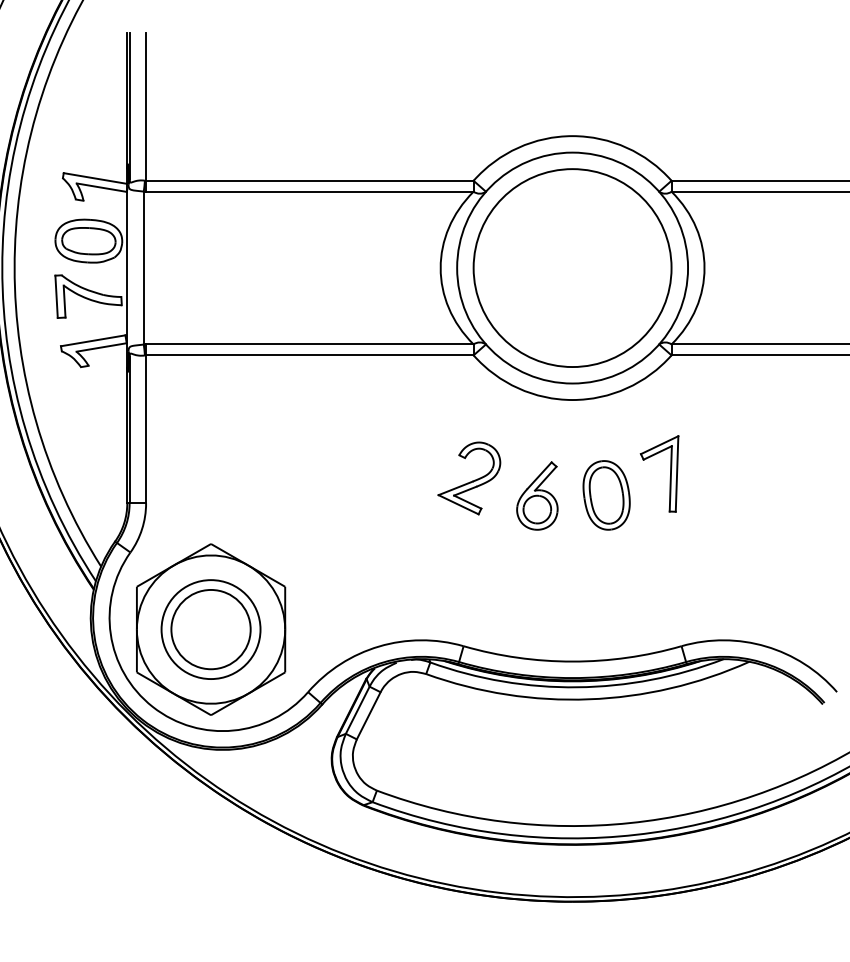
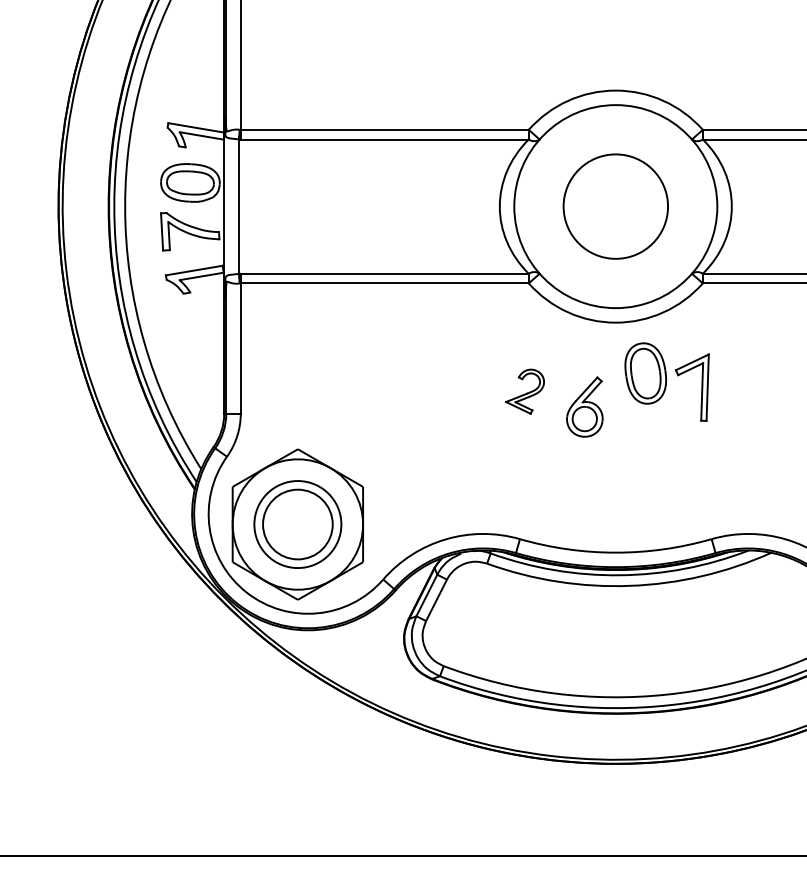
circle: (572, 267) -> (615, 206), size x0.6
part: (468, 478) -> (524, 391), size x0.7
part: (606, 495) -> (645, 373), moved

